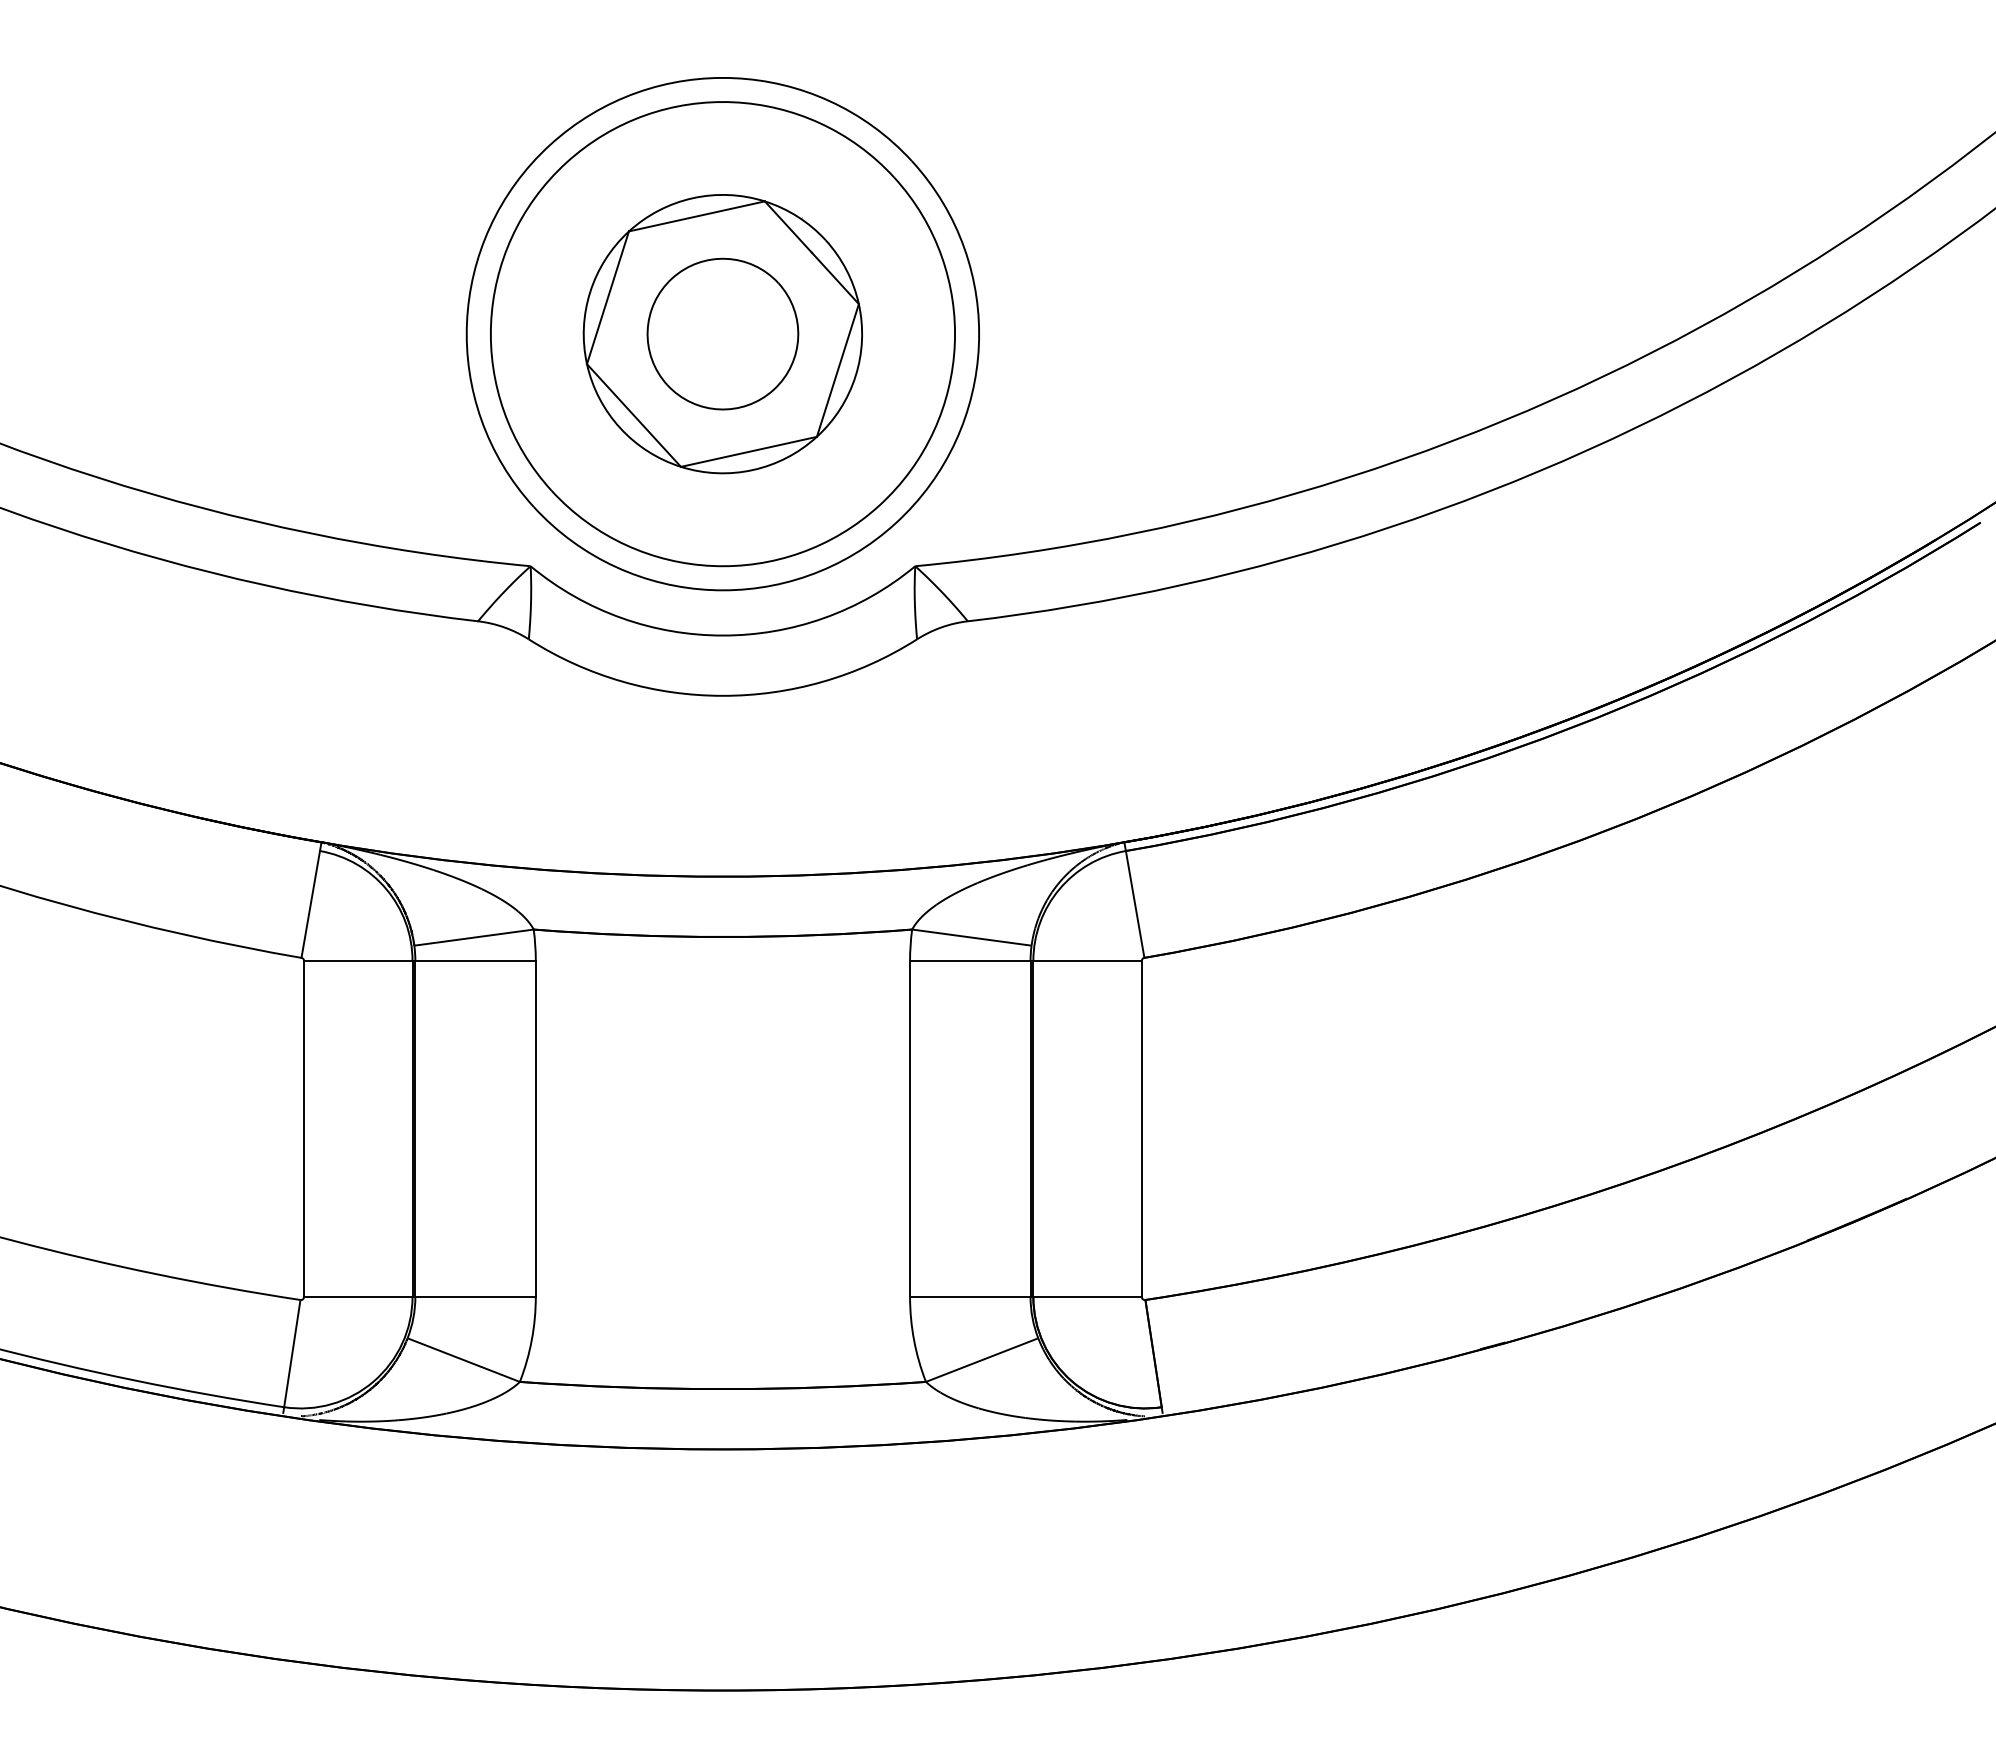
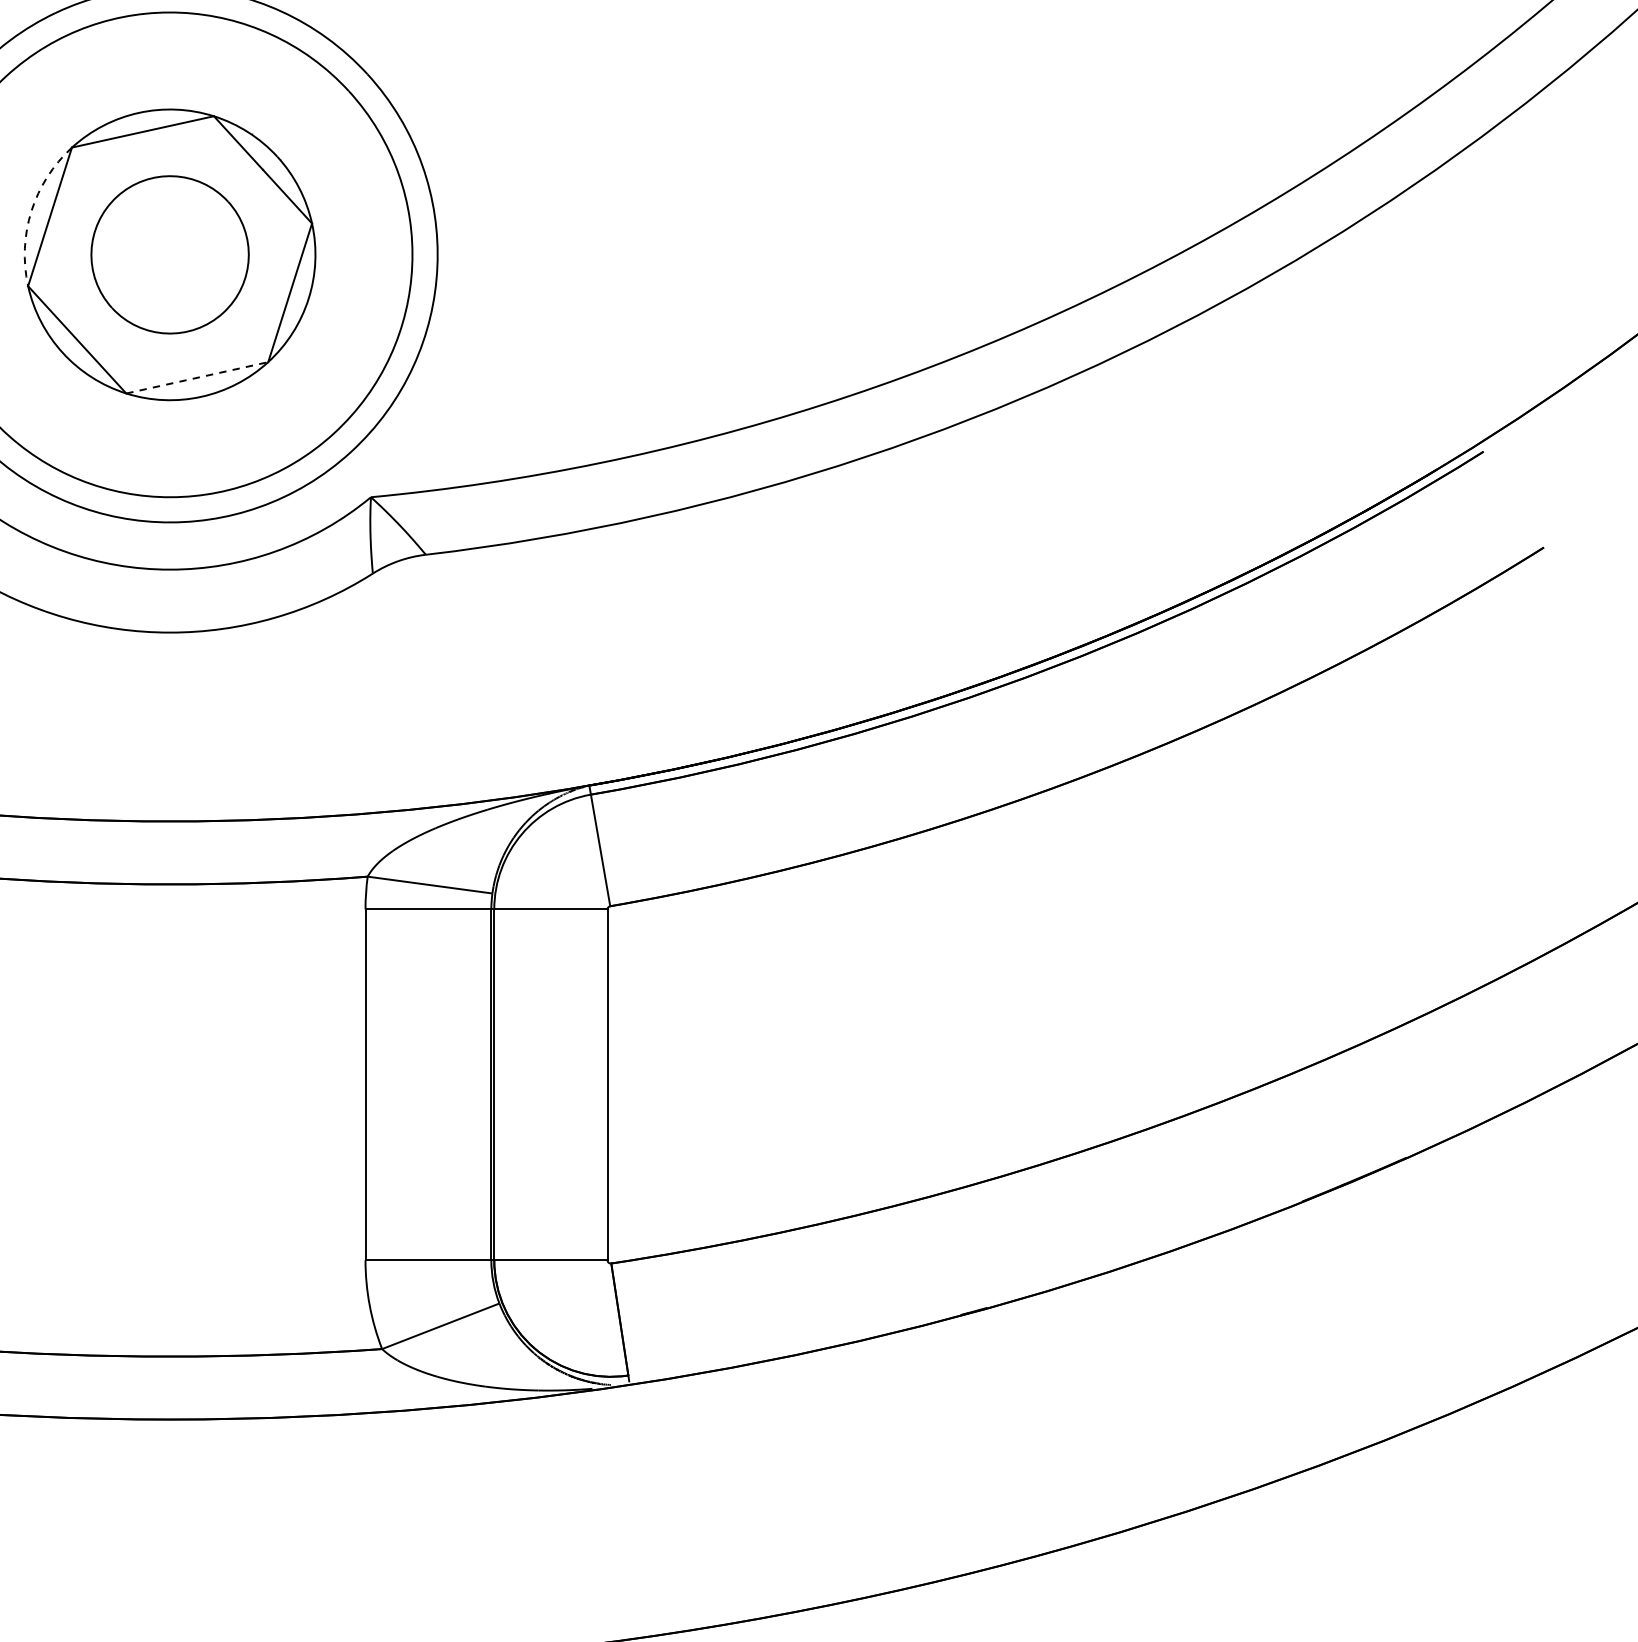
arc: (590, 292) -> (31, 211), solid -> dashed
line: (748, 451) -> (196, 377), solid -> dashed

